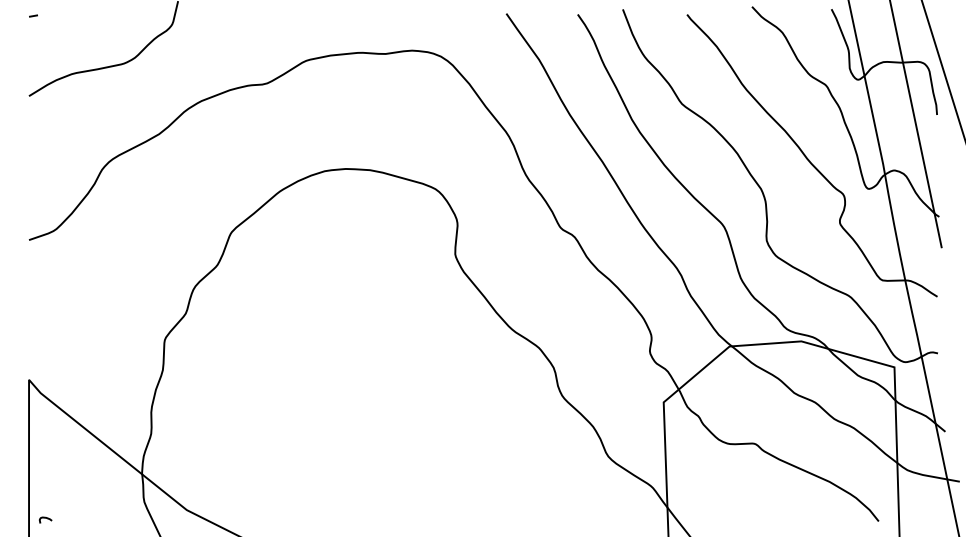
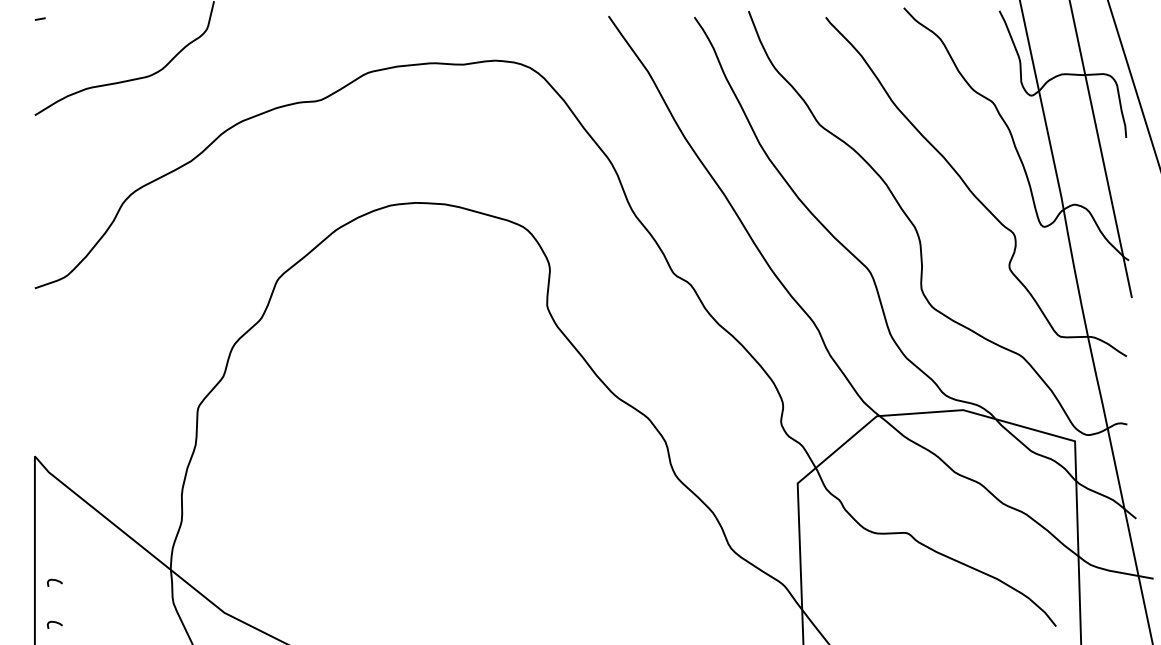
curve: (45, 483) -> (54, 580), added

